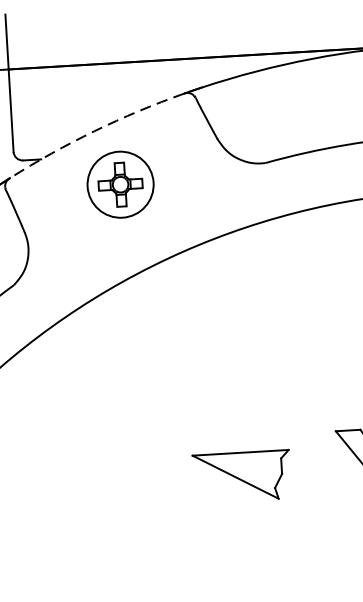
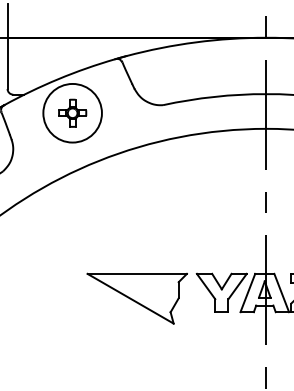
arc: (94, 131) -> (58, 79), dashed -> solid
circle: (120, 183) -> (72, 112), size x1.43
part: (241, 476) -> (136, 298), size x1.67

